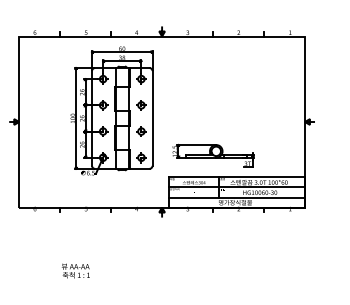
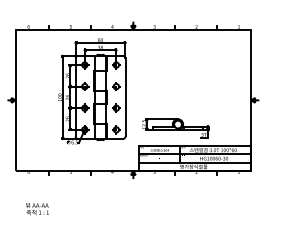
text: (76, 271) -> (37, 209), moved

